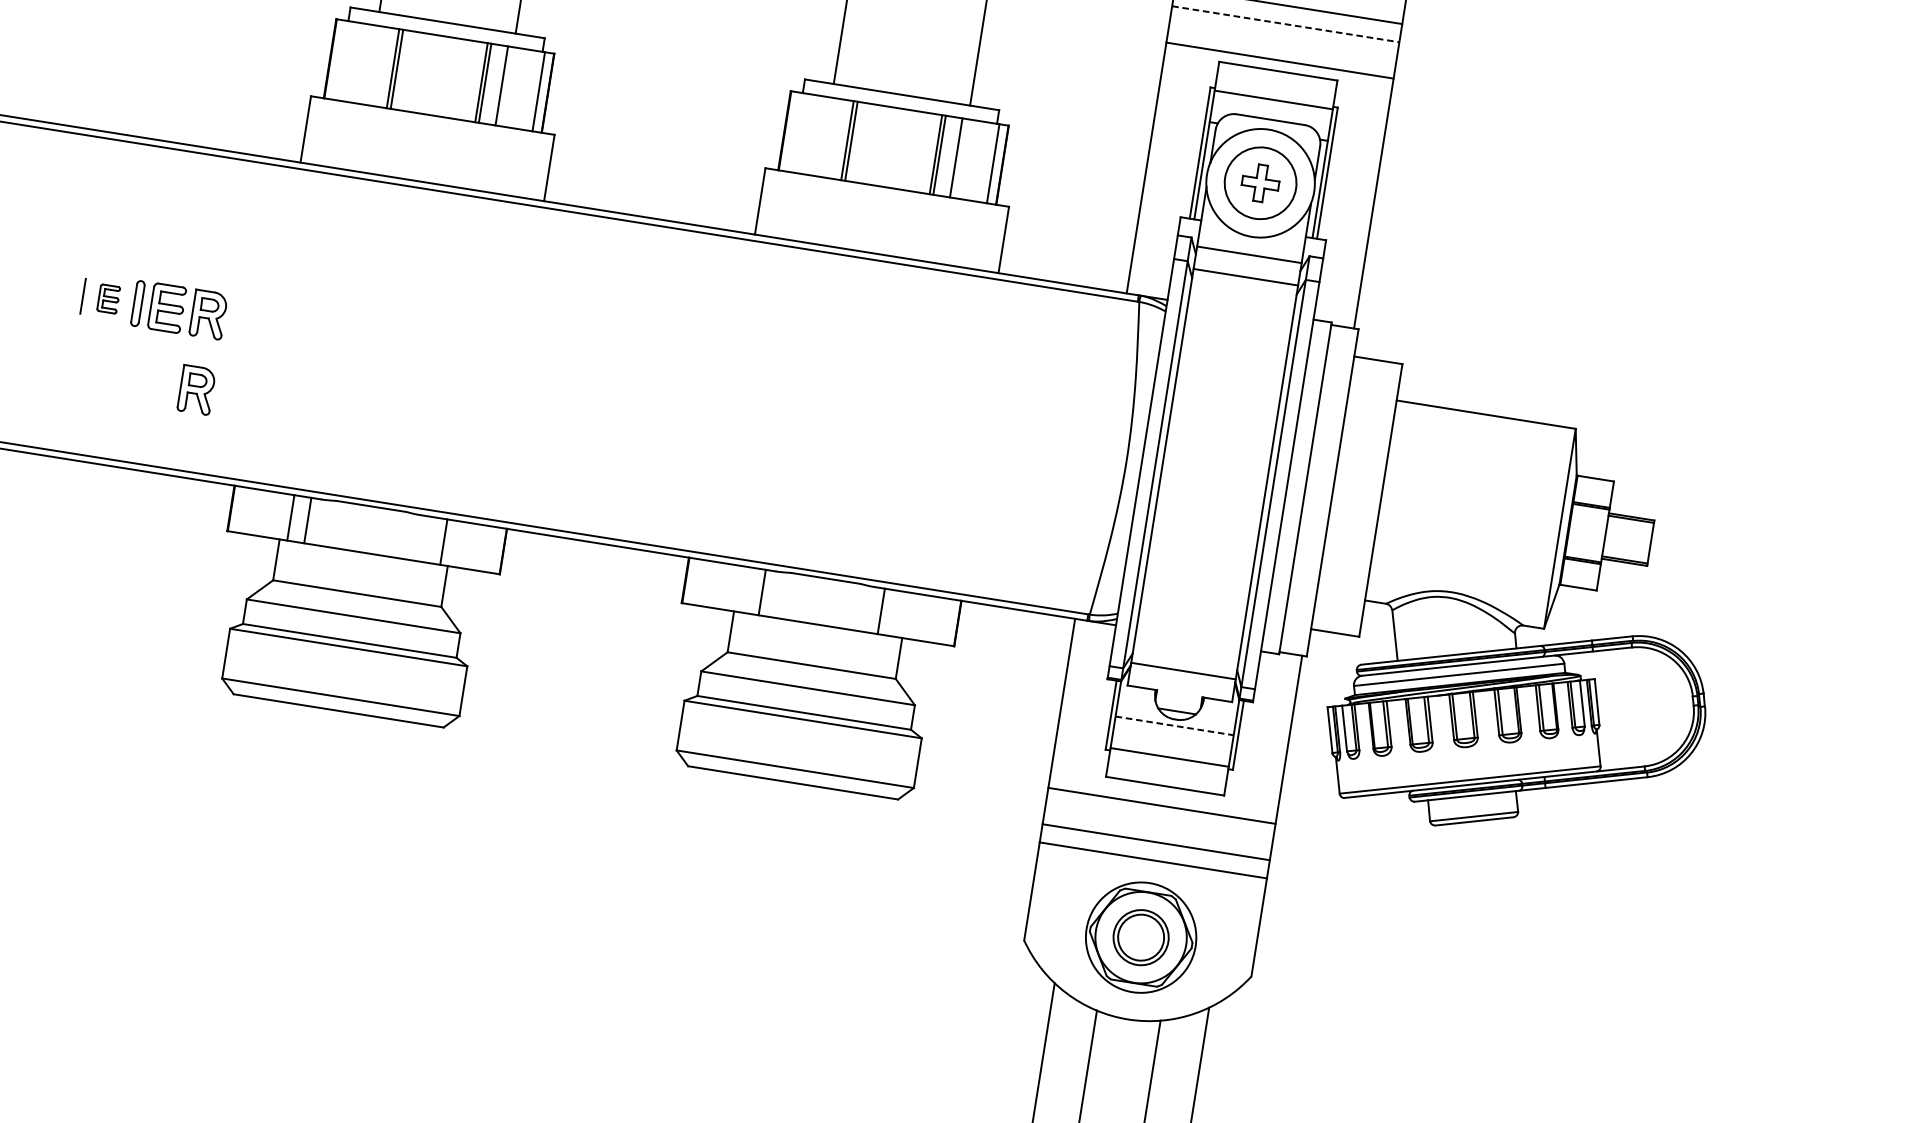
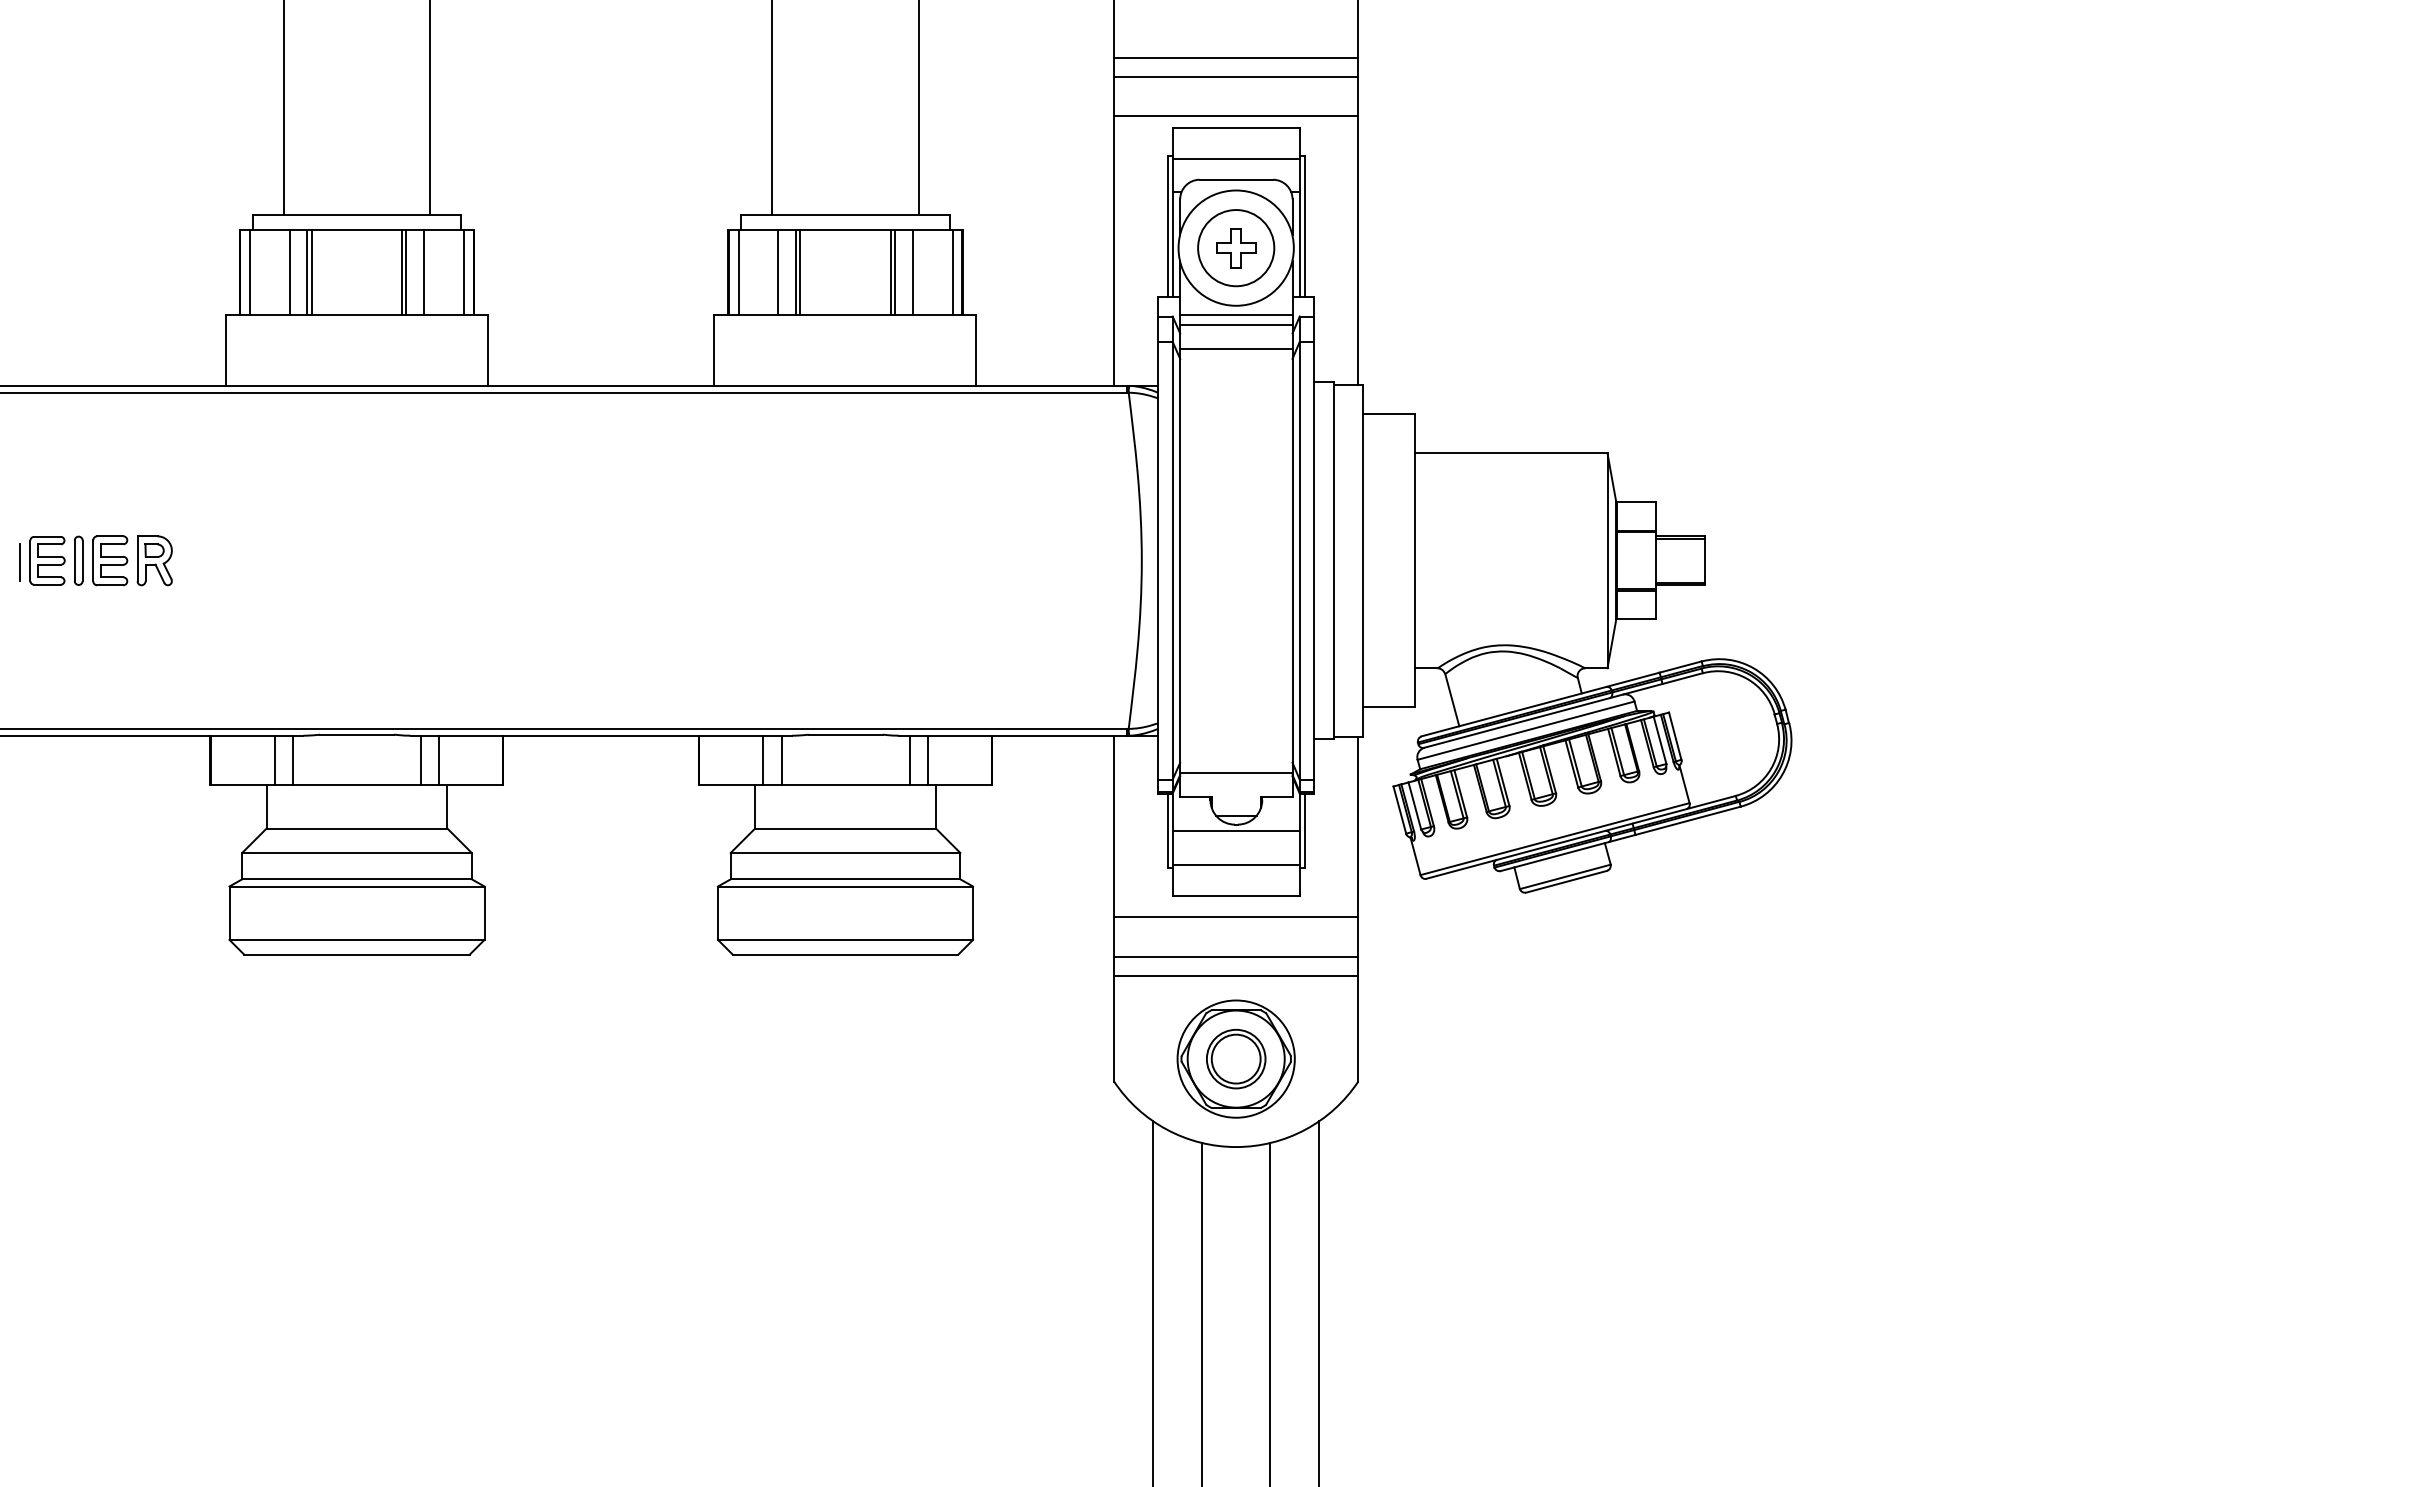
line: (1286, 24) -> (1236, 77), dashed -> solid
line: (340, 59) -> (250, 271), added
line: (376, 65) -> (289, 271), added
line: (794, 131) -> (738, 271), added
line: (831, 137) -> (778, 271), added
line: (1250, 245) -> (1236, 315), added
part: (108, 298) -> (47, 560), size x1.67
part: (196, 389) -> (154, 641), removed
line: (427, 538) -> (421, 759), added
line: (745, 589) -> (763, 759), added
line: (898, 613) -> (927, 759), added
line: (1174, 725) -> (1236, 831), dashed -> solid

